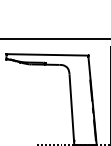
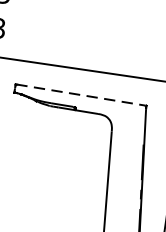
line: (47, 54) -> (81, 94), solid -> dashed

